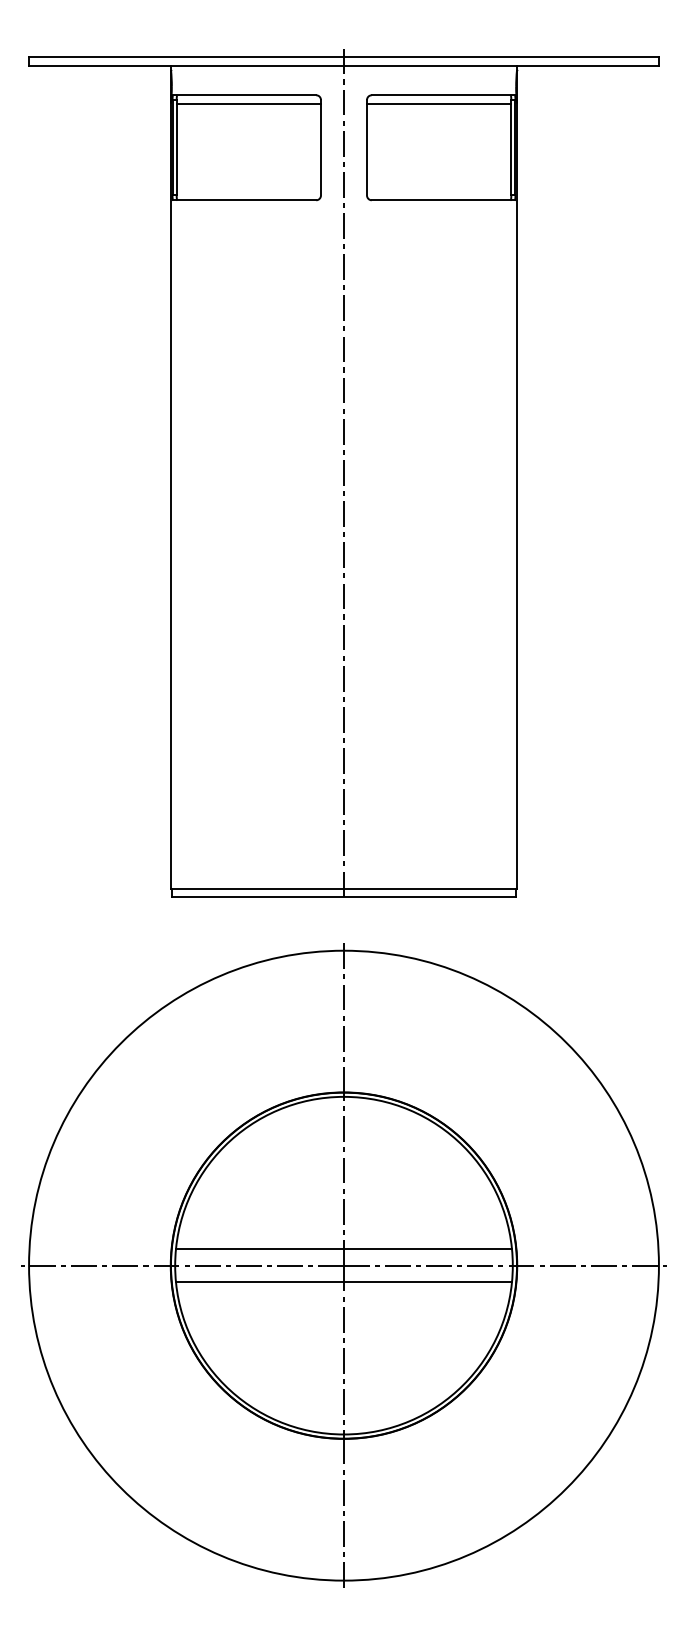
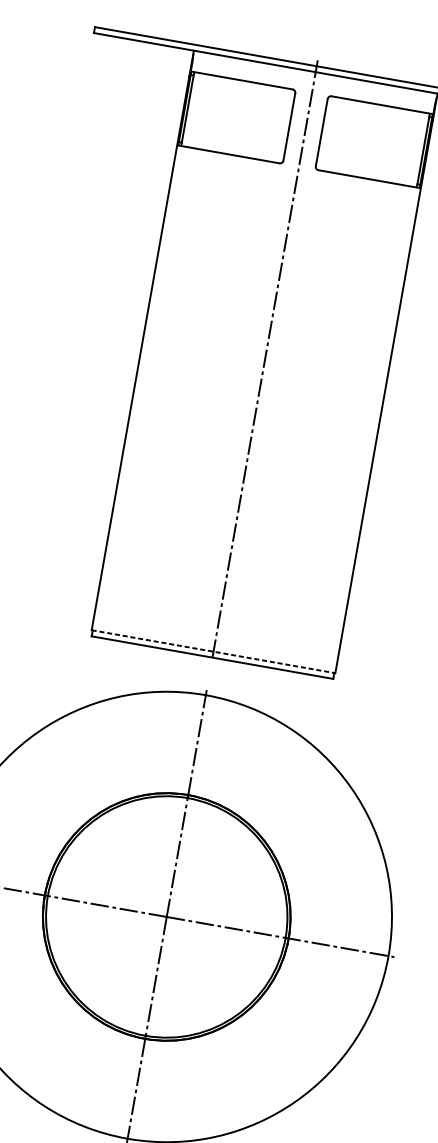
line: (248, 103) -> (243, 86), removed
line: (439, 103) -> (378, 110), removed
line: (344, 888) -> (213, 651), solid -> dashed
line: (343, 1248) -> (168, 904), removed
line: (343, 1282) -> (164, 928), removed

